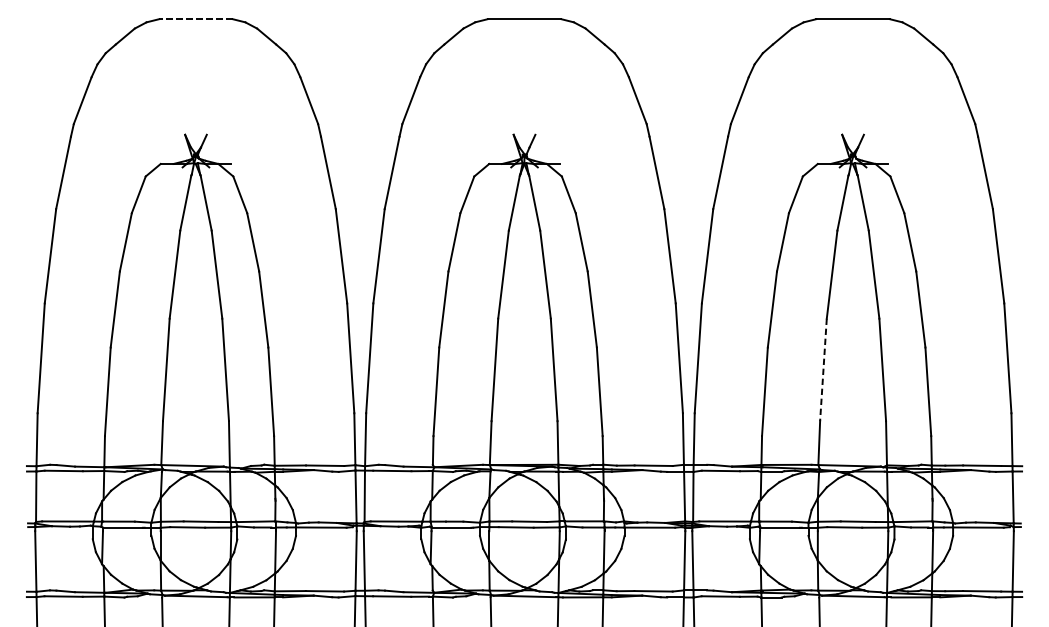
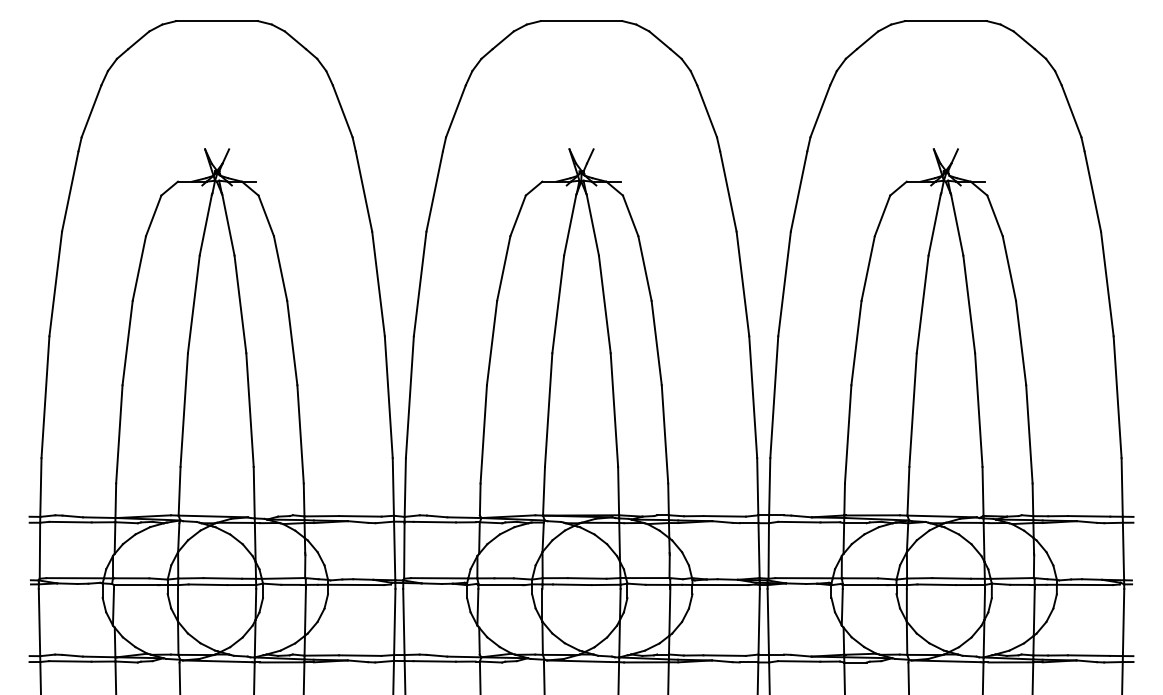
line: (196, 19) -> (217, 21), dashed -> solid
line: (823, 370) -> (913, 410), dashed -> solid

